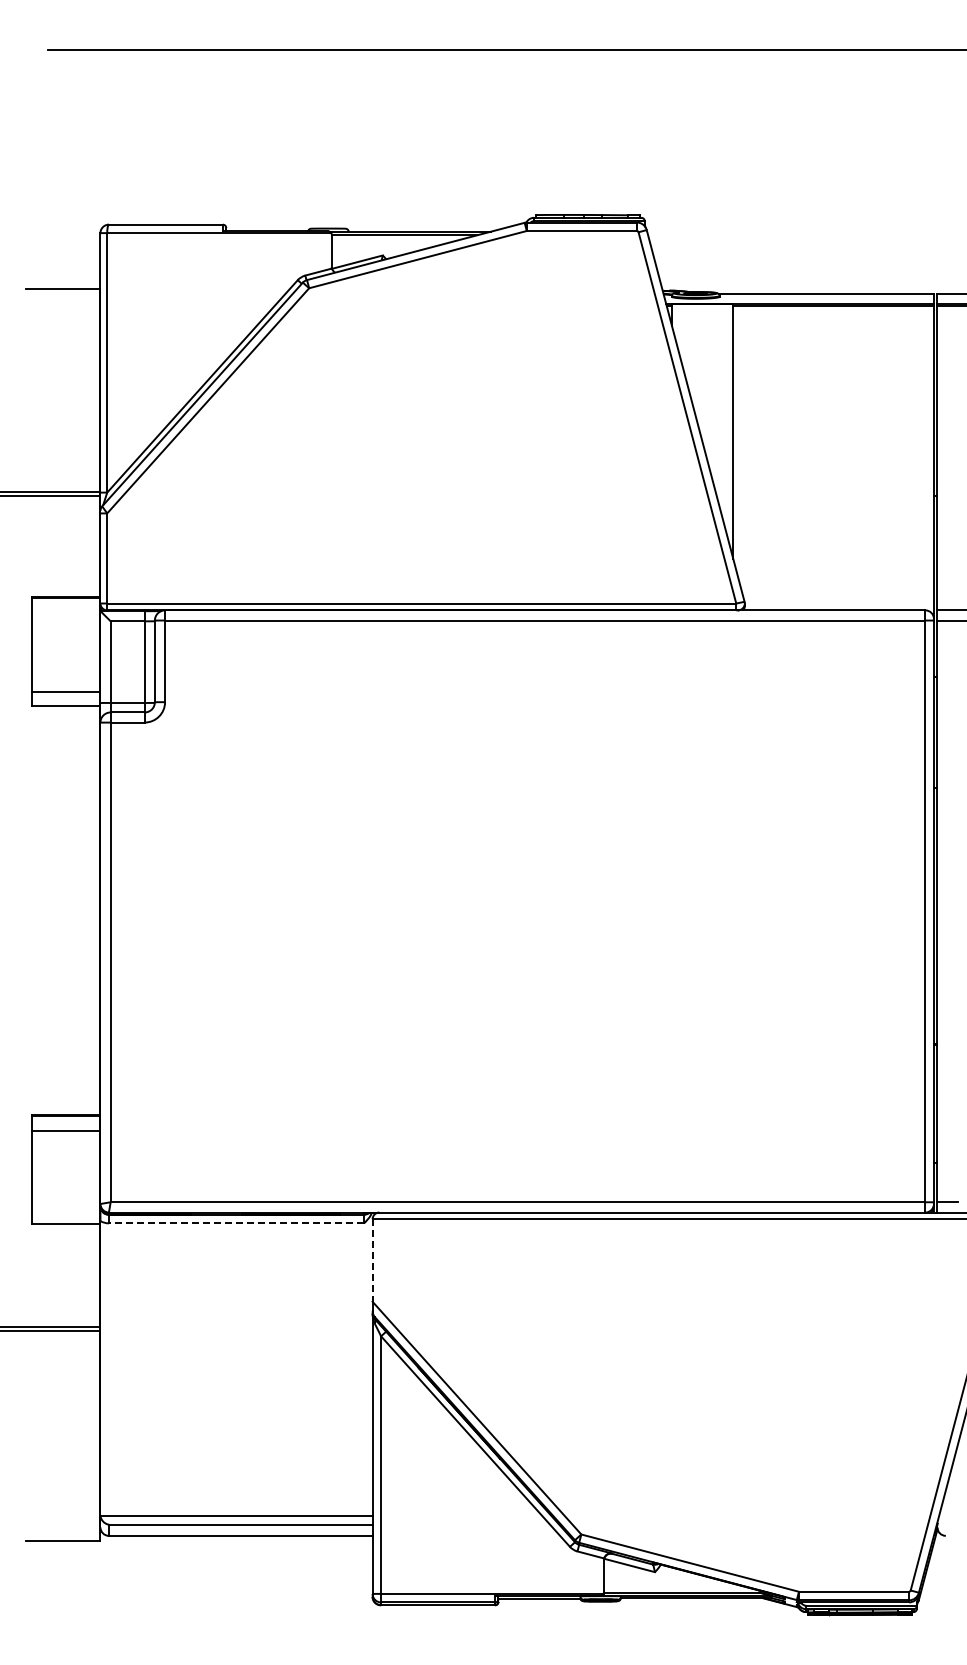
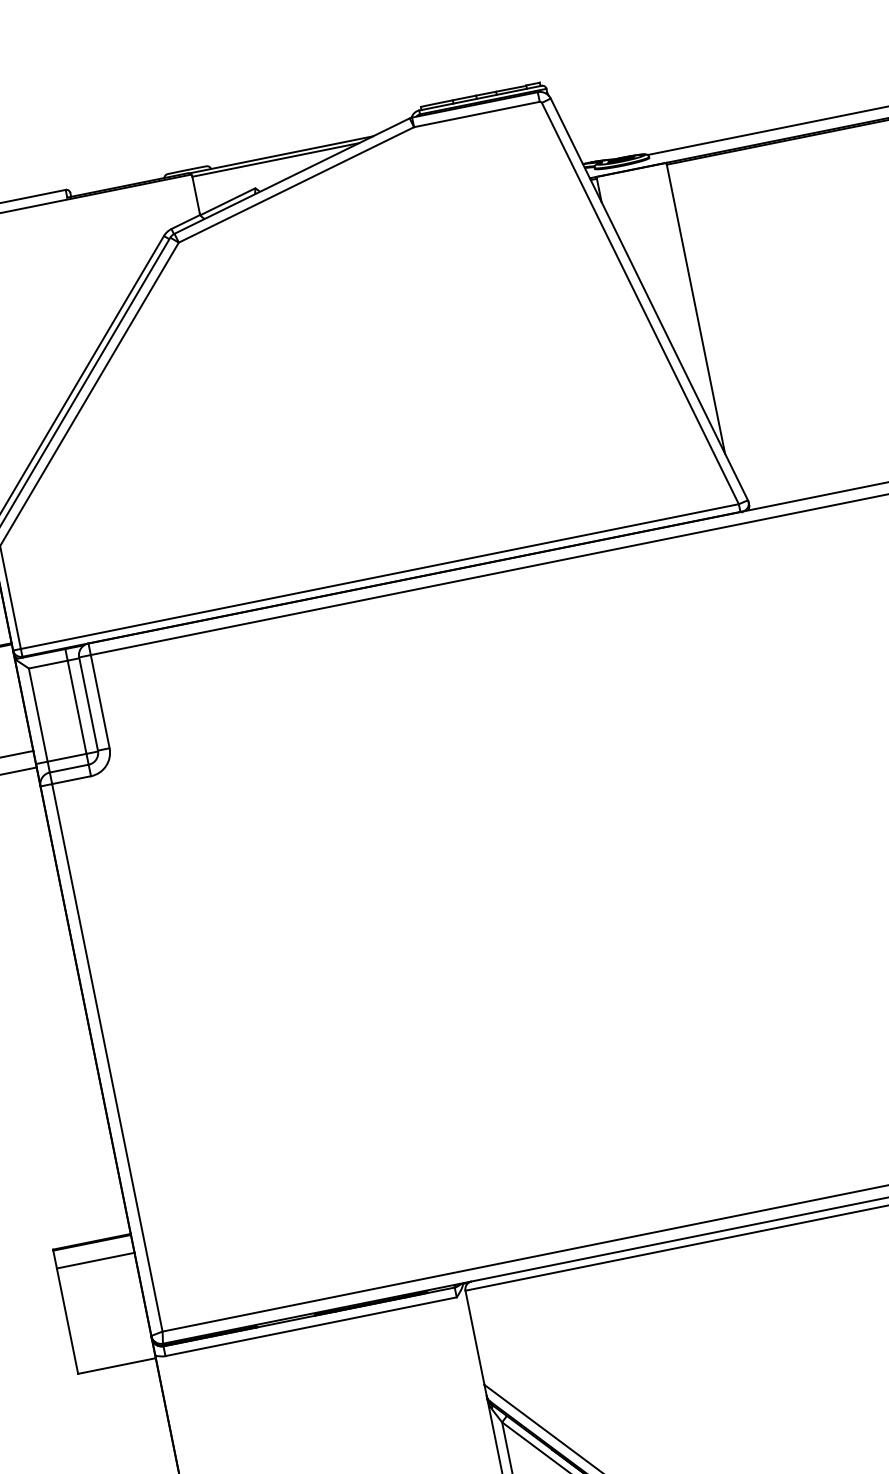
line: (236, 1223) -> (311, 1326), dashed -> solid
line: (372, 1261) -> (475, 1338), dashed -> solid

